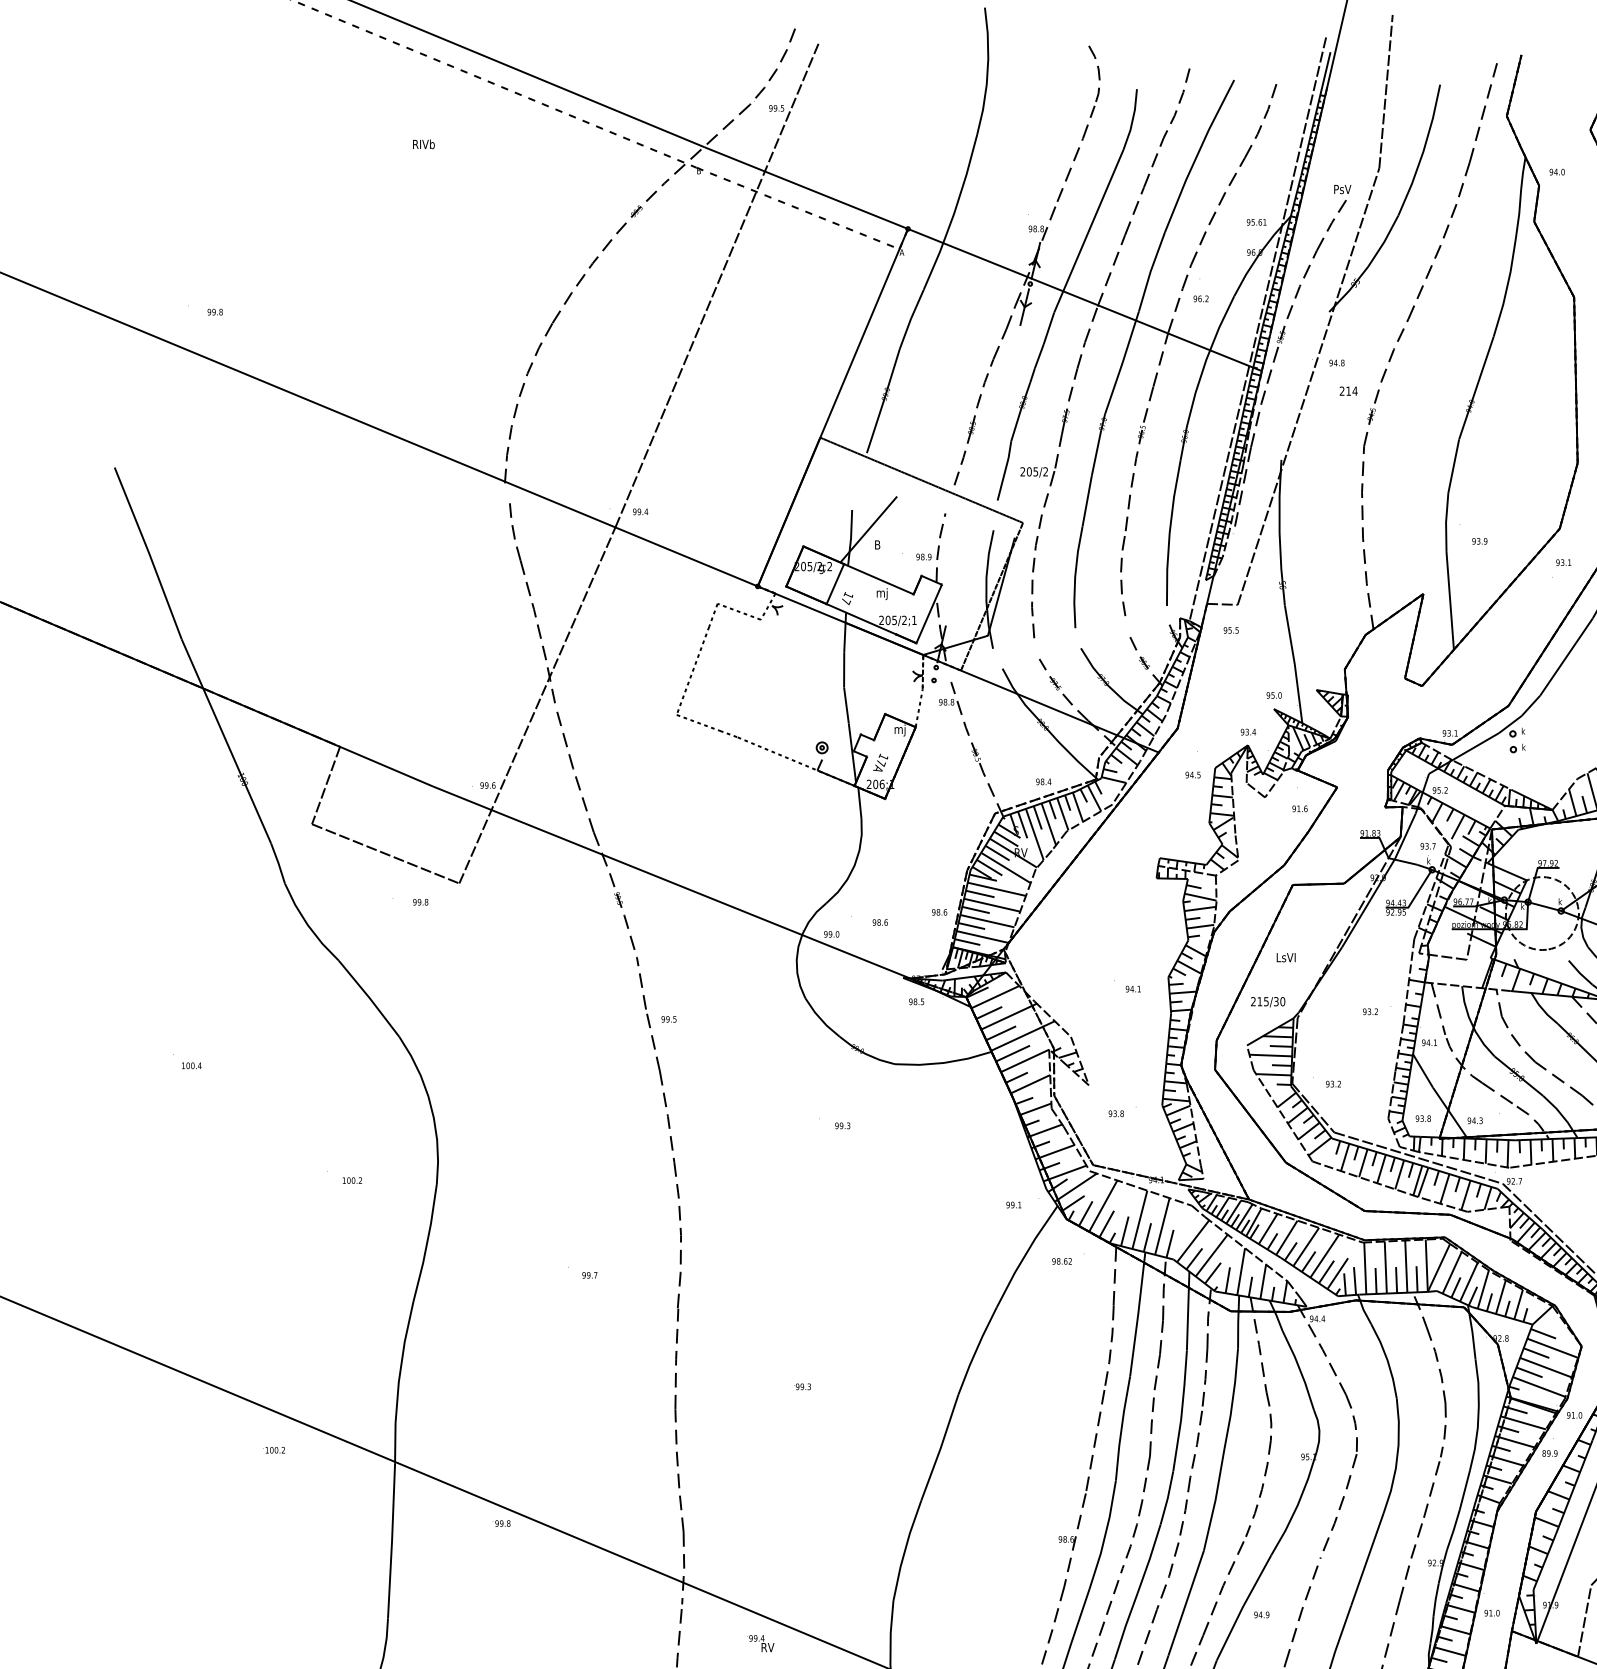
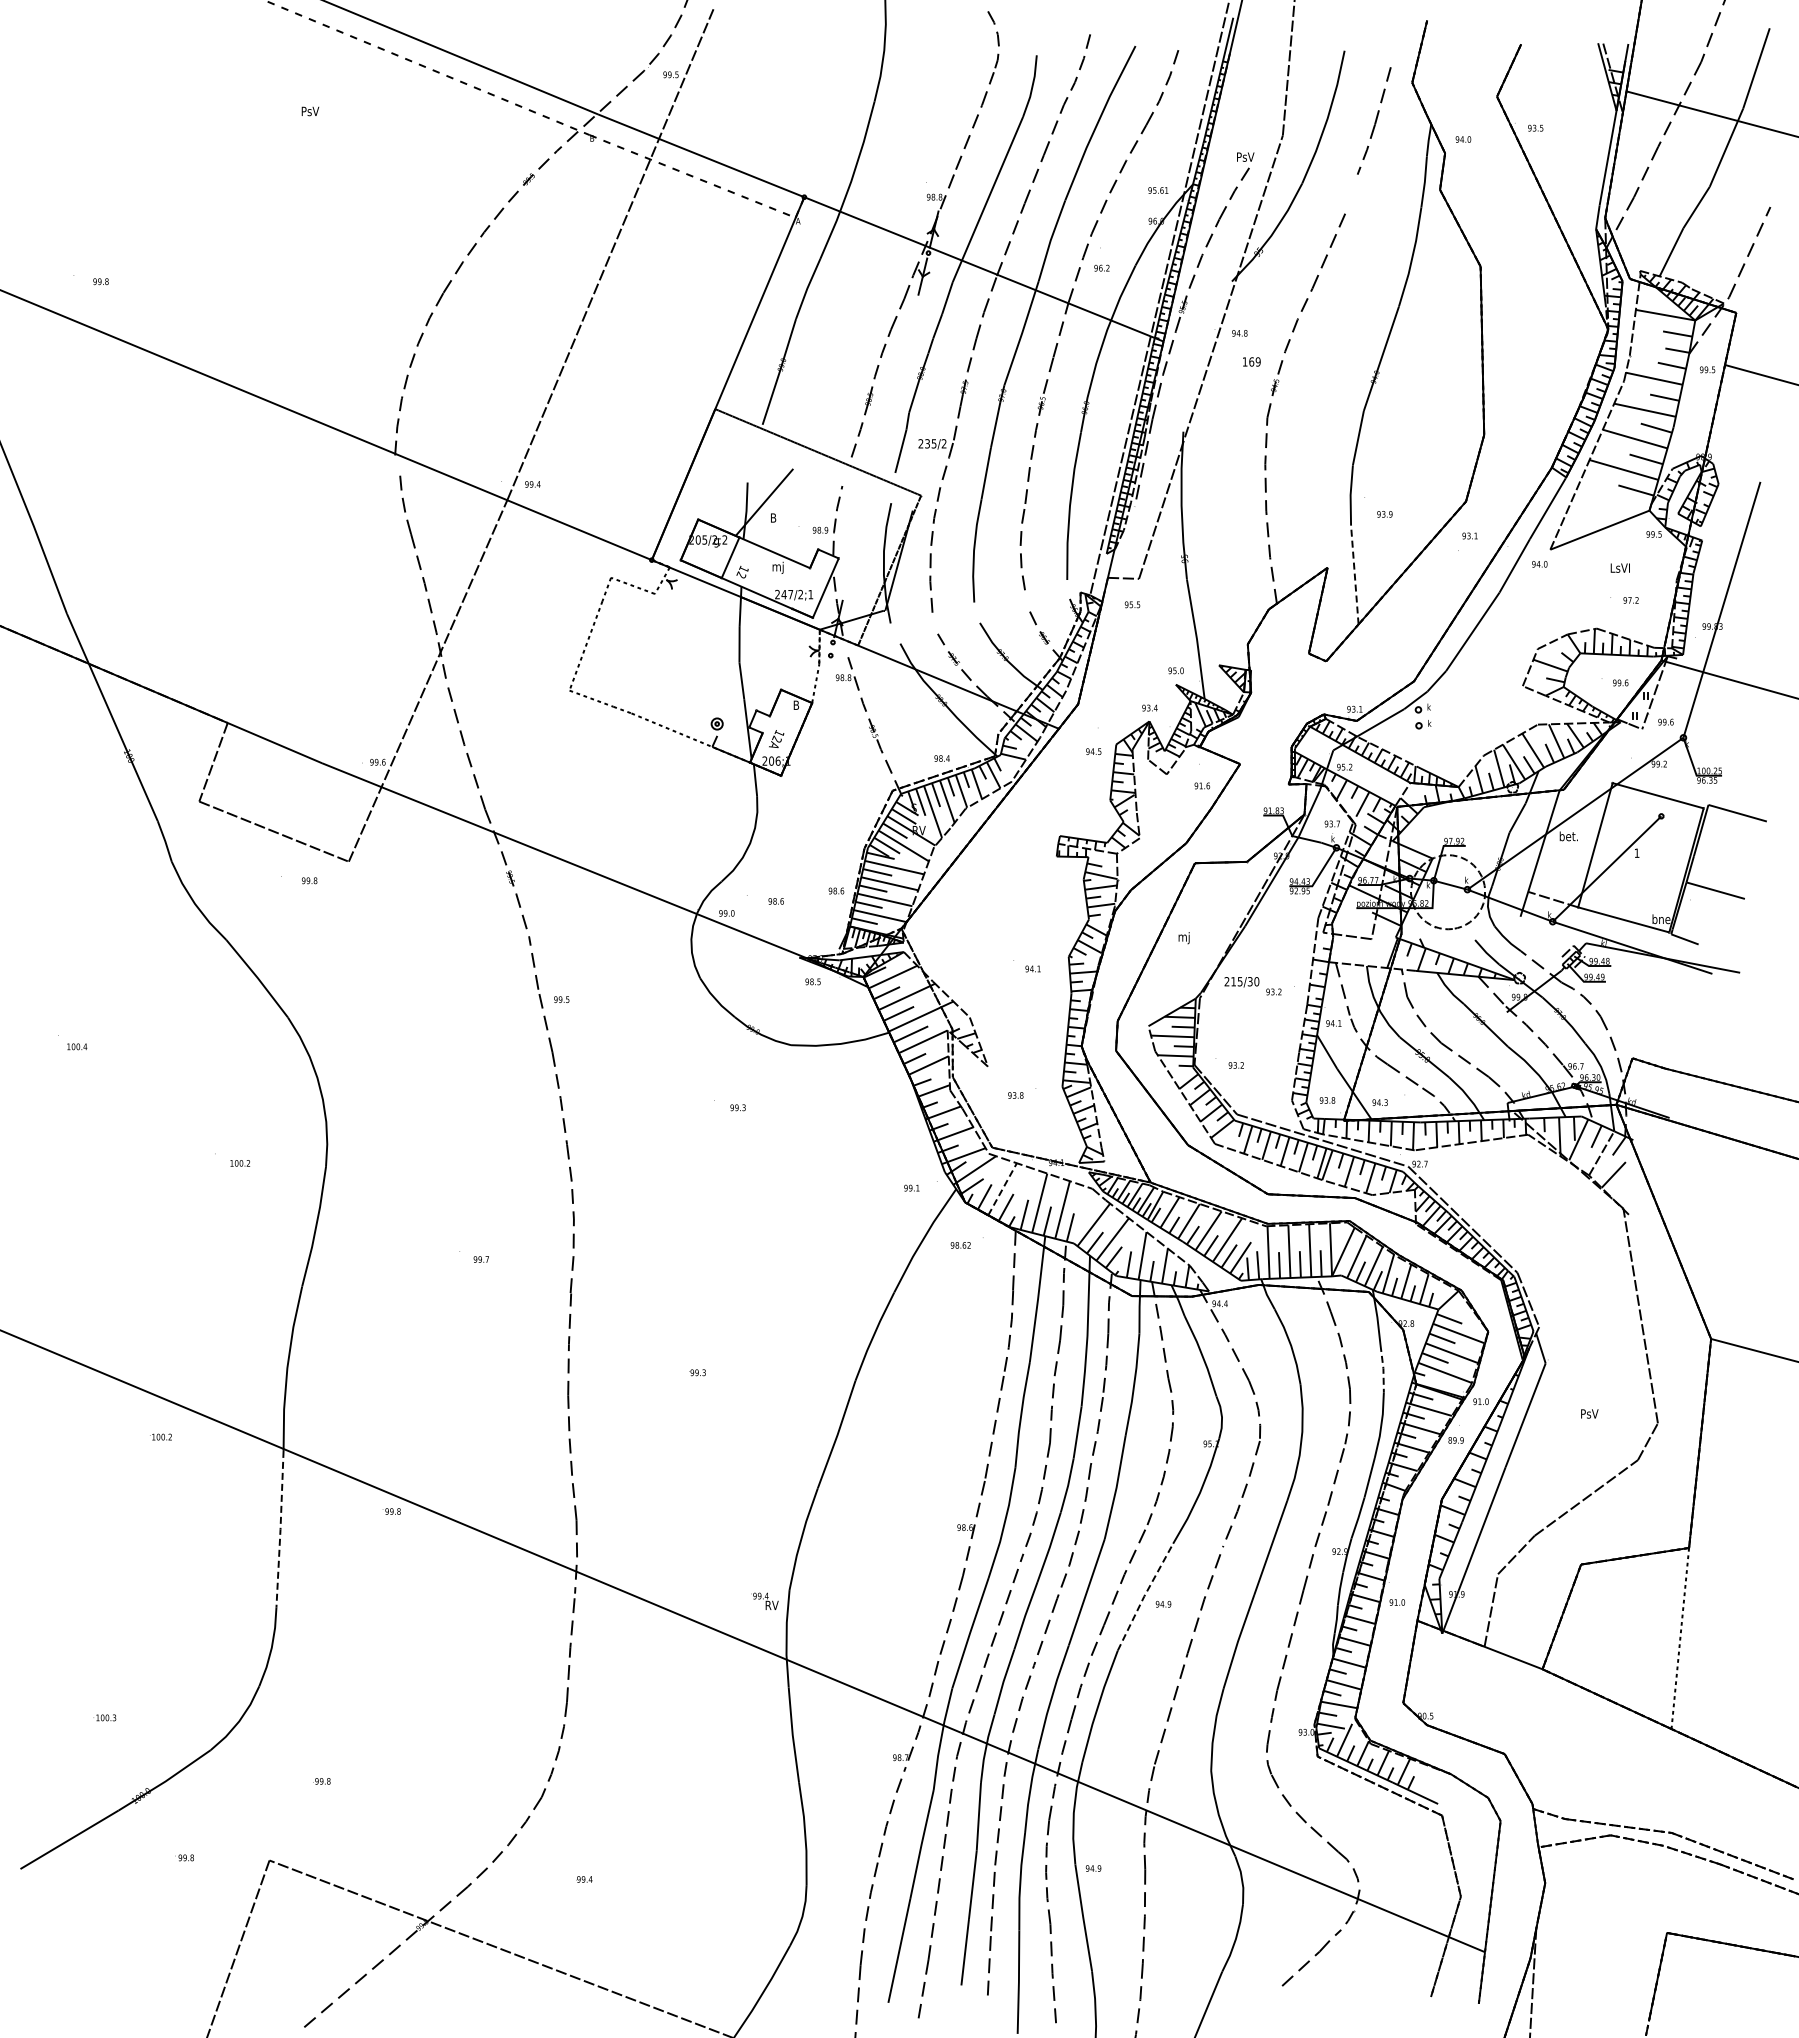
text: (424, 144) -> (313, 111), RIVb -> PsV
part: (1470, 150) -> (1375, 117), size x0.6
text: (1348, 390) -> (1251, 361), 214 -> 169
text: (1029, 471) -> (927, 443), 205/2 -> 235/2
line: (1449, 600) -> (1354, 574), solid -> dashed
text: (846, 601) -> (741, 575), 17 -> 12
text: (891, 620) -> (787, 594), 205/2;1 -> 247/2;1
text: (899, 730) -> (795, 706), mj -> B
text: (881, 763) -> (777, 739), 17A -> 12A
text: (1285, 959) -> (1187, 938), LsVI -> mj
text: (1267, 1002) -> (1241, 982), moved
line: (1103, 1206) -> (1002, 1189), solid -> dashed
line: (1478, 1382) -> (1383, 1368), solid -> dashed
line: (392, 1541) -> (280, 1529), solid -> dashed
line: (1243, 1607) -> (1144, 1596), solid -> dashed
text: (760, 1642) -> (764, 1600), moved

